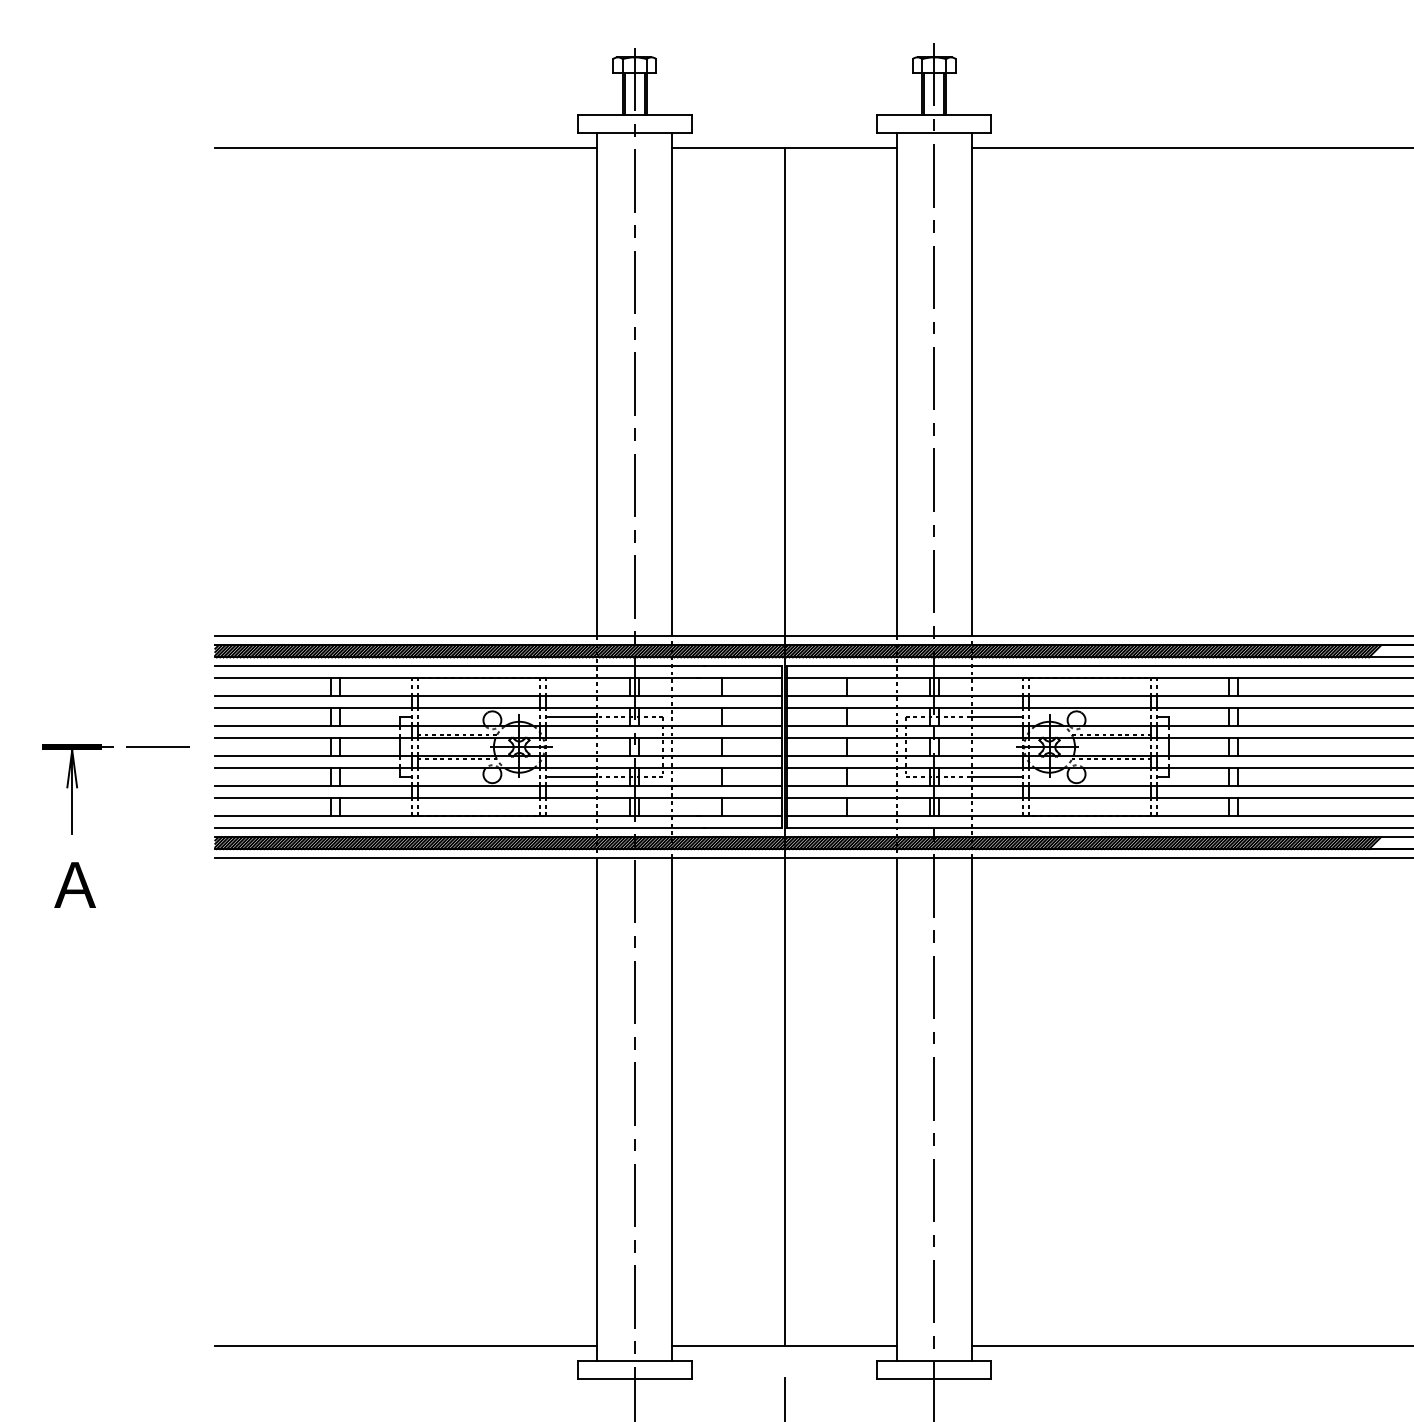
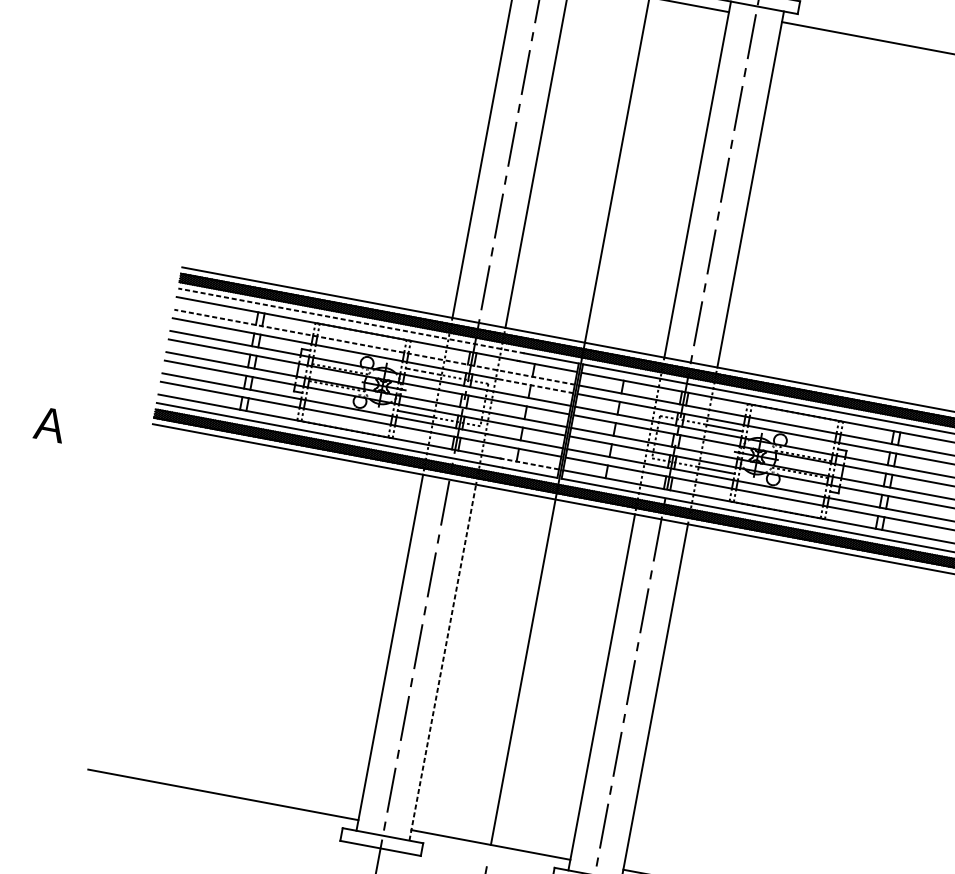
line: (460, 666) -> (351, 321), solid -> dashed
line: (498, 696) -> (374, 347), solid -> dashed
line: (728, 708) -> (535, 386), solid -> dashed
line: (571, 717) -> (423, 371), solid -> dashed
part: (77, 788) -> (64, 356), removed
line: (738, 816) -> (528, 464), solid -> dashed
line: (672, 1109) -> (443, 662), solid -> dashed

